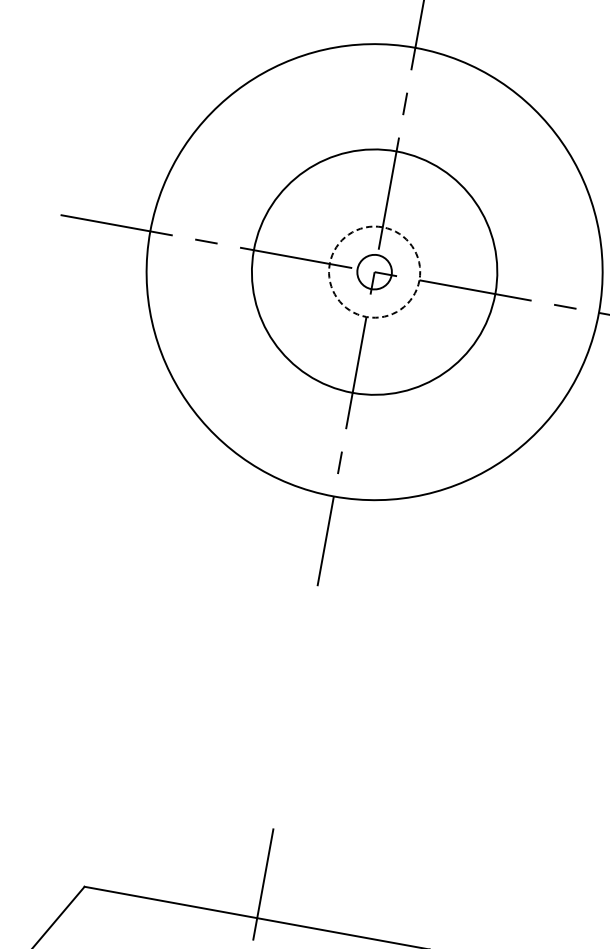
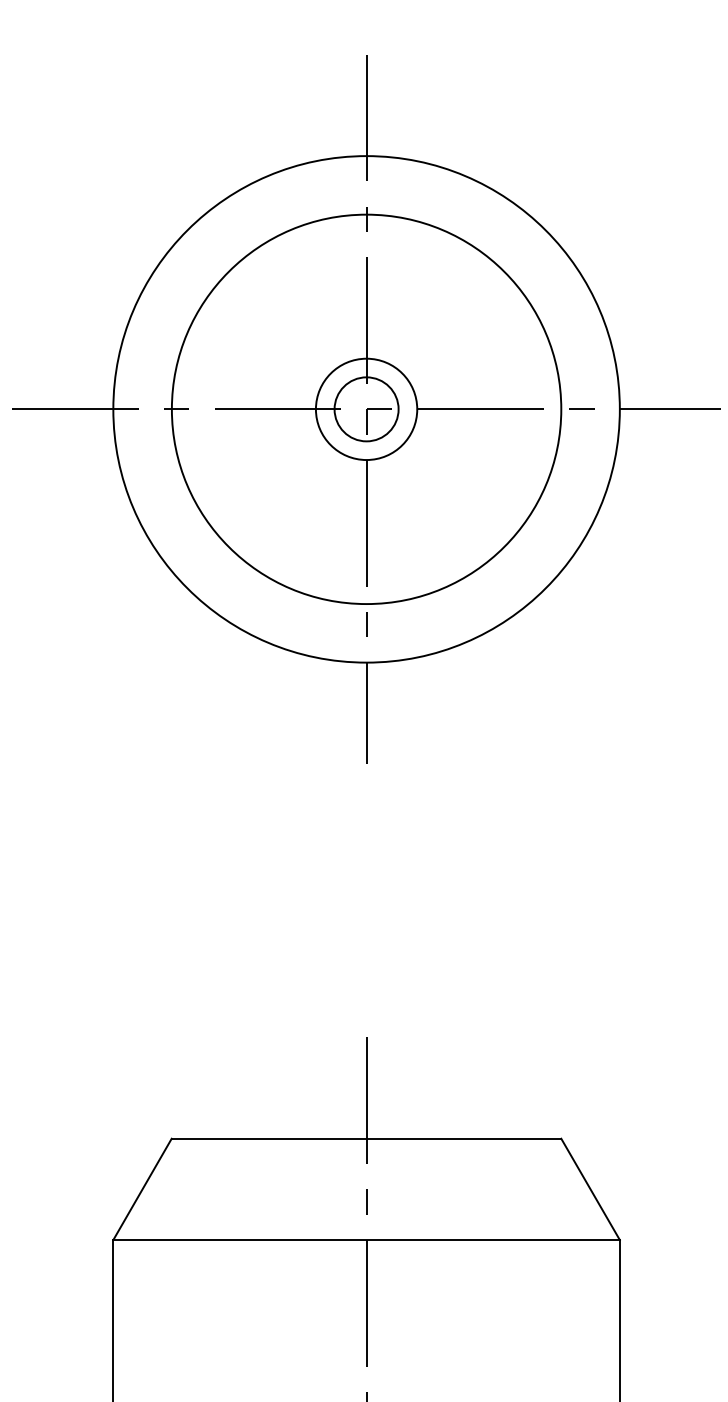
circle: (374, 272) -> (366, 409), dashed -> solid
circle: (374, 272) -> (366, 409), size x1.43
circle: (374, 272) -> (366, 409), size x1.67

